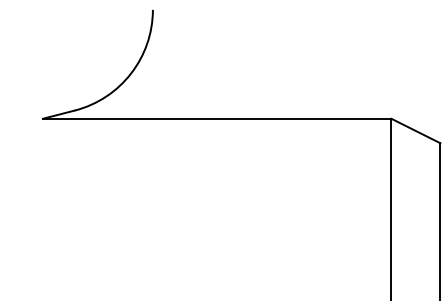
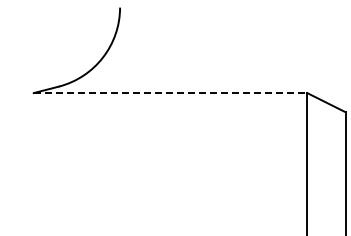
line: (217, 119) -> (170, 93), solid -> dashed

